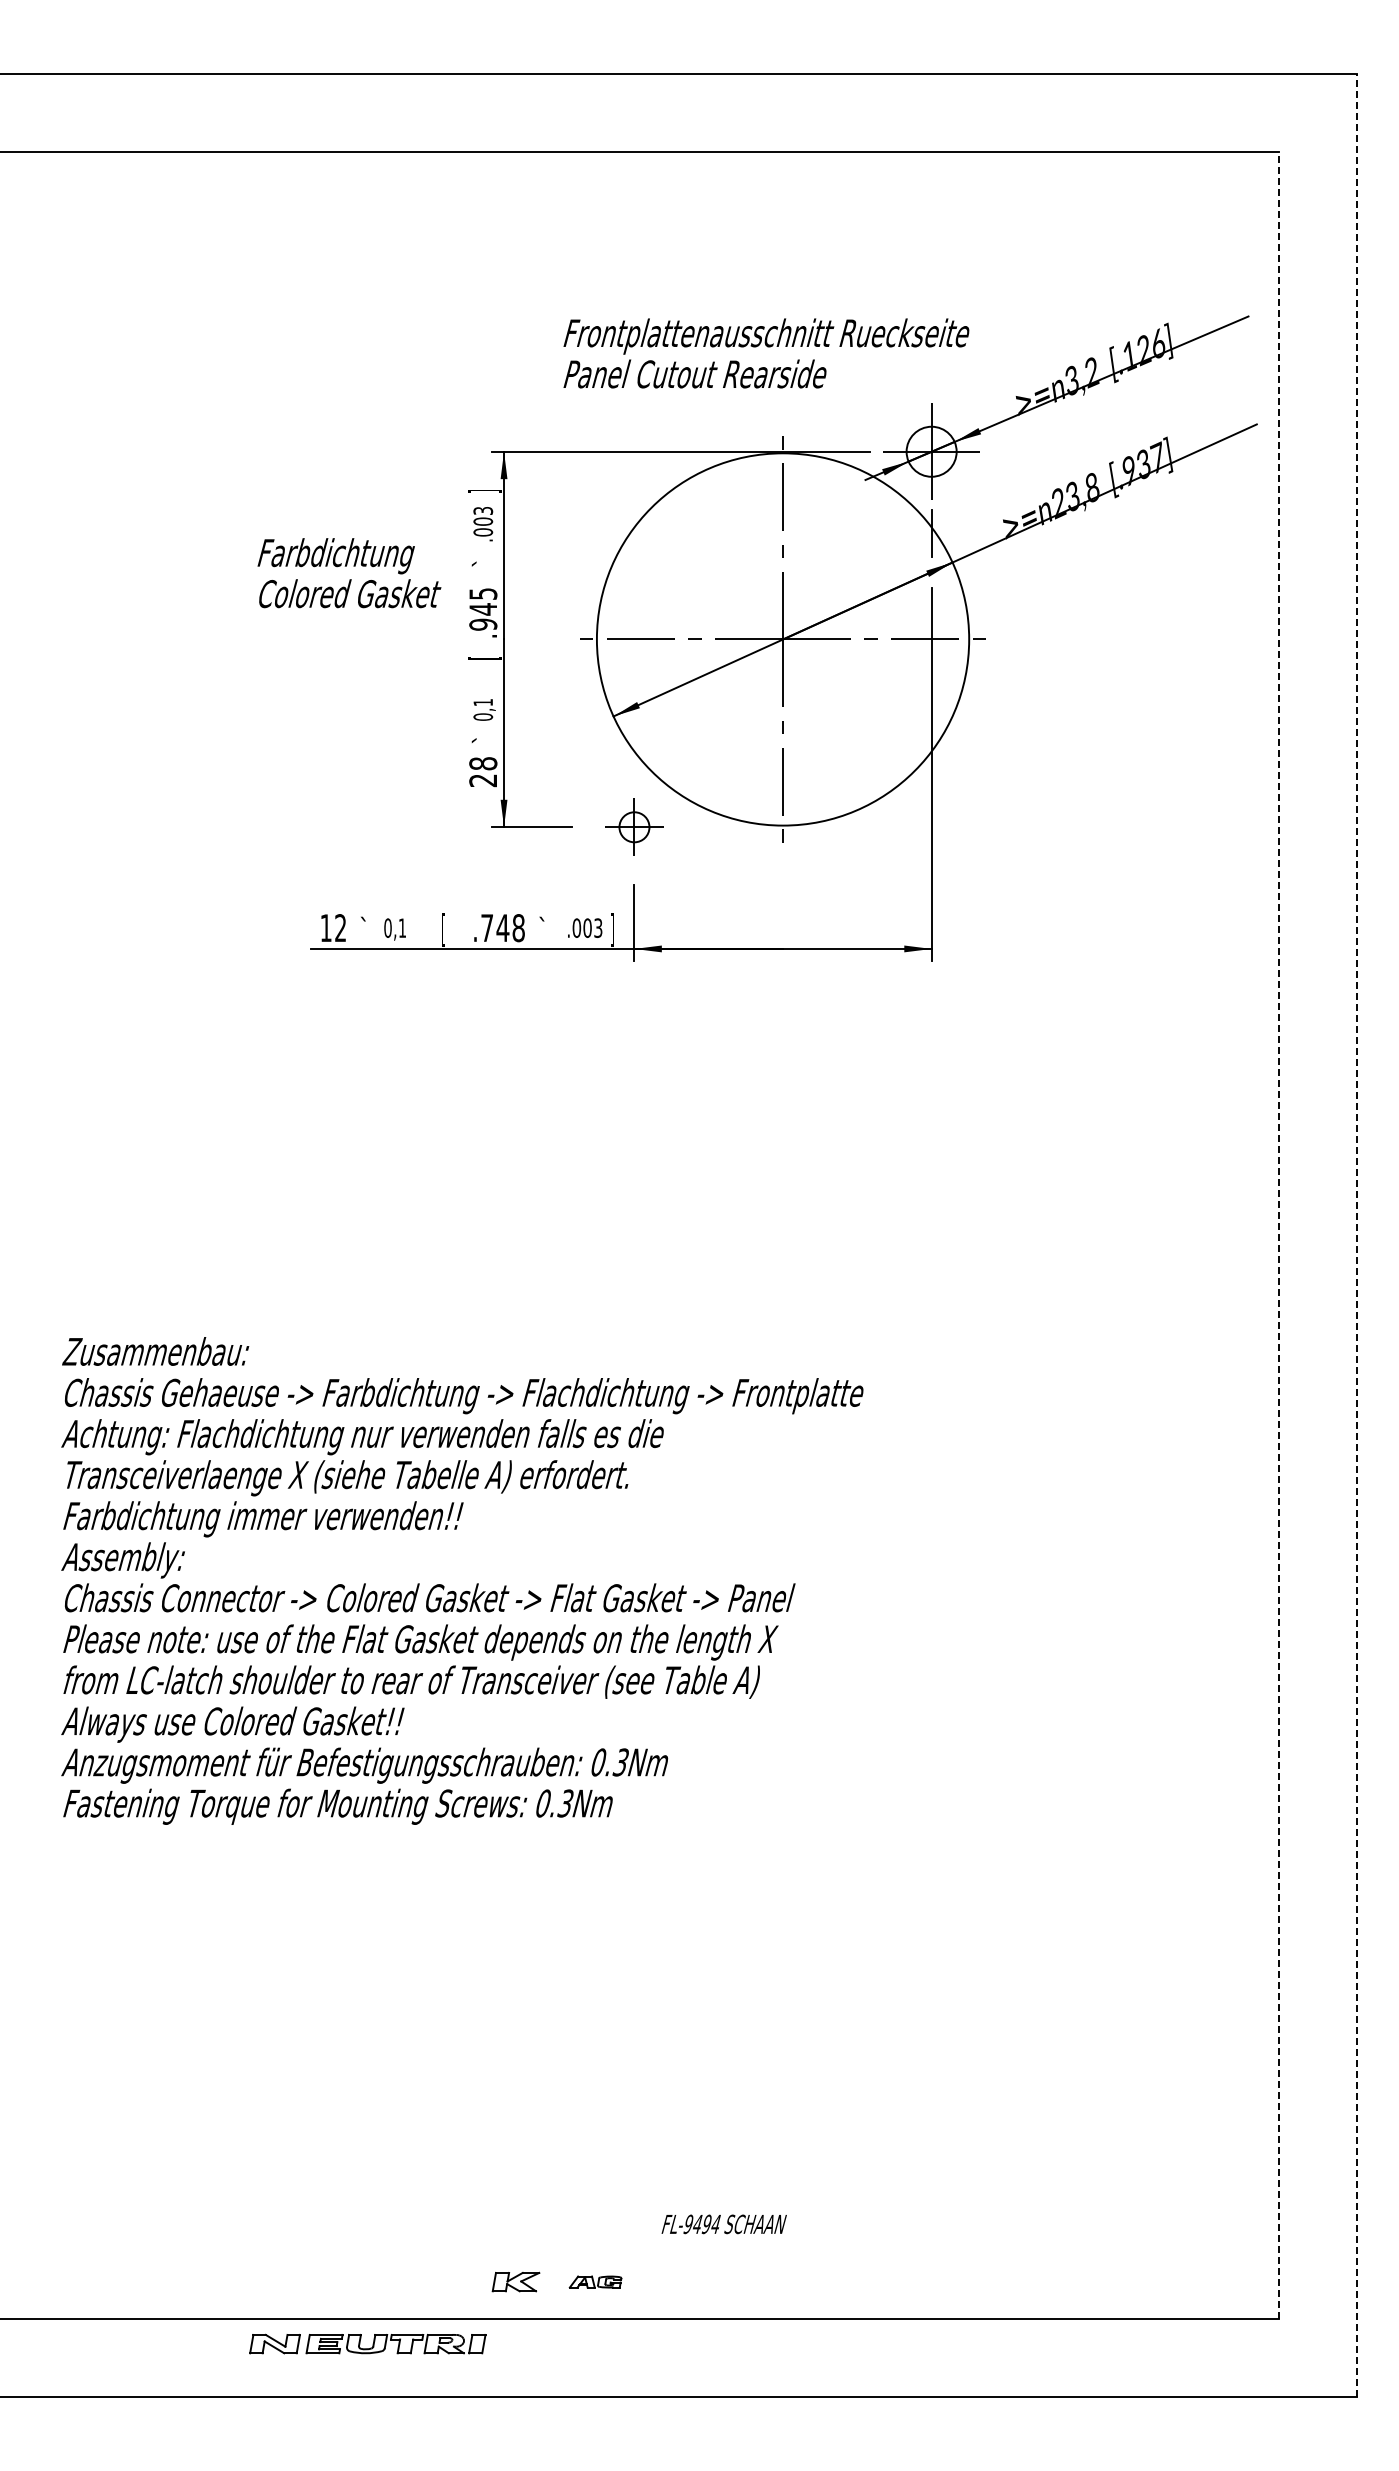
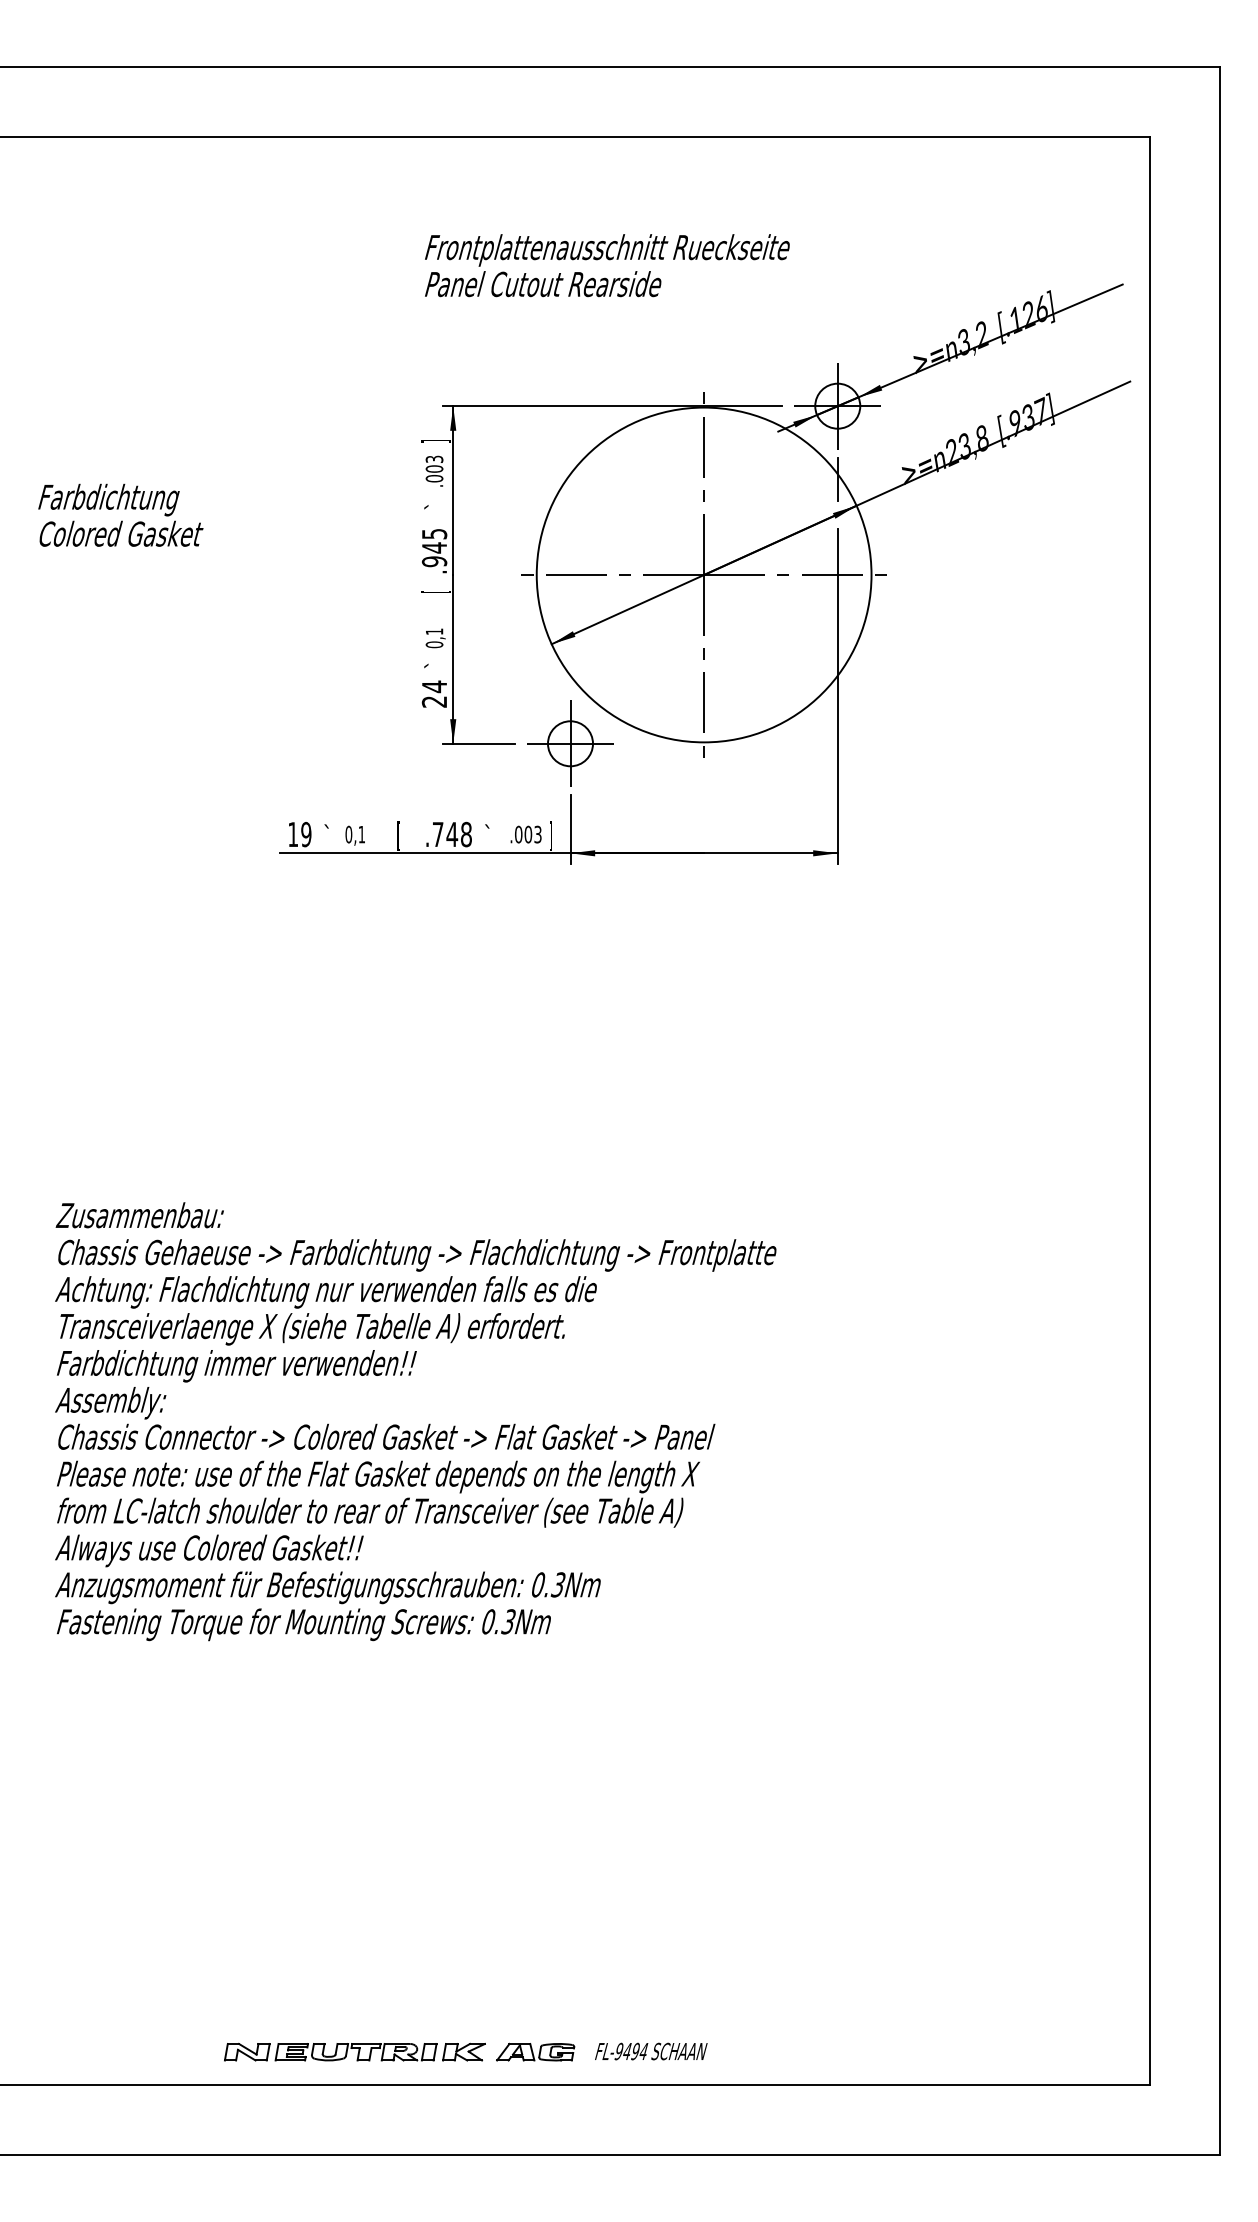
text: (766, 353) -> (607, 265), moved
text: (349, 573) -> (120, 515), moved
text: (483, 763) -> (434, 686), 28 -> 24
part: (634, 827) -> (570, 744), size x1.67
text: (340, 928) -> (306, 834), 12 -> 19
line: (1278, 1235) -> (1149, 1111), dashed -> solid
line: (1356, 1235) -> (1219, 1111), dashed -> solid
text: (723, 2224) -> (650, 2051), moved
part: (595, 2281) -> (535, 2051), size x1.67
part: (367, 2343) -> (330, 2051), moved

